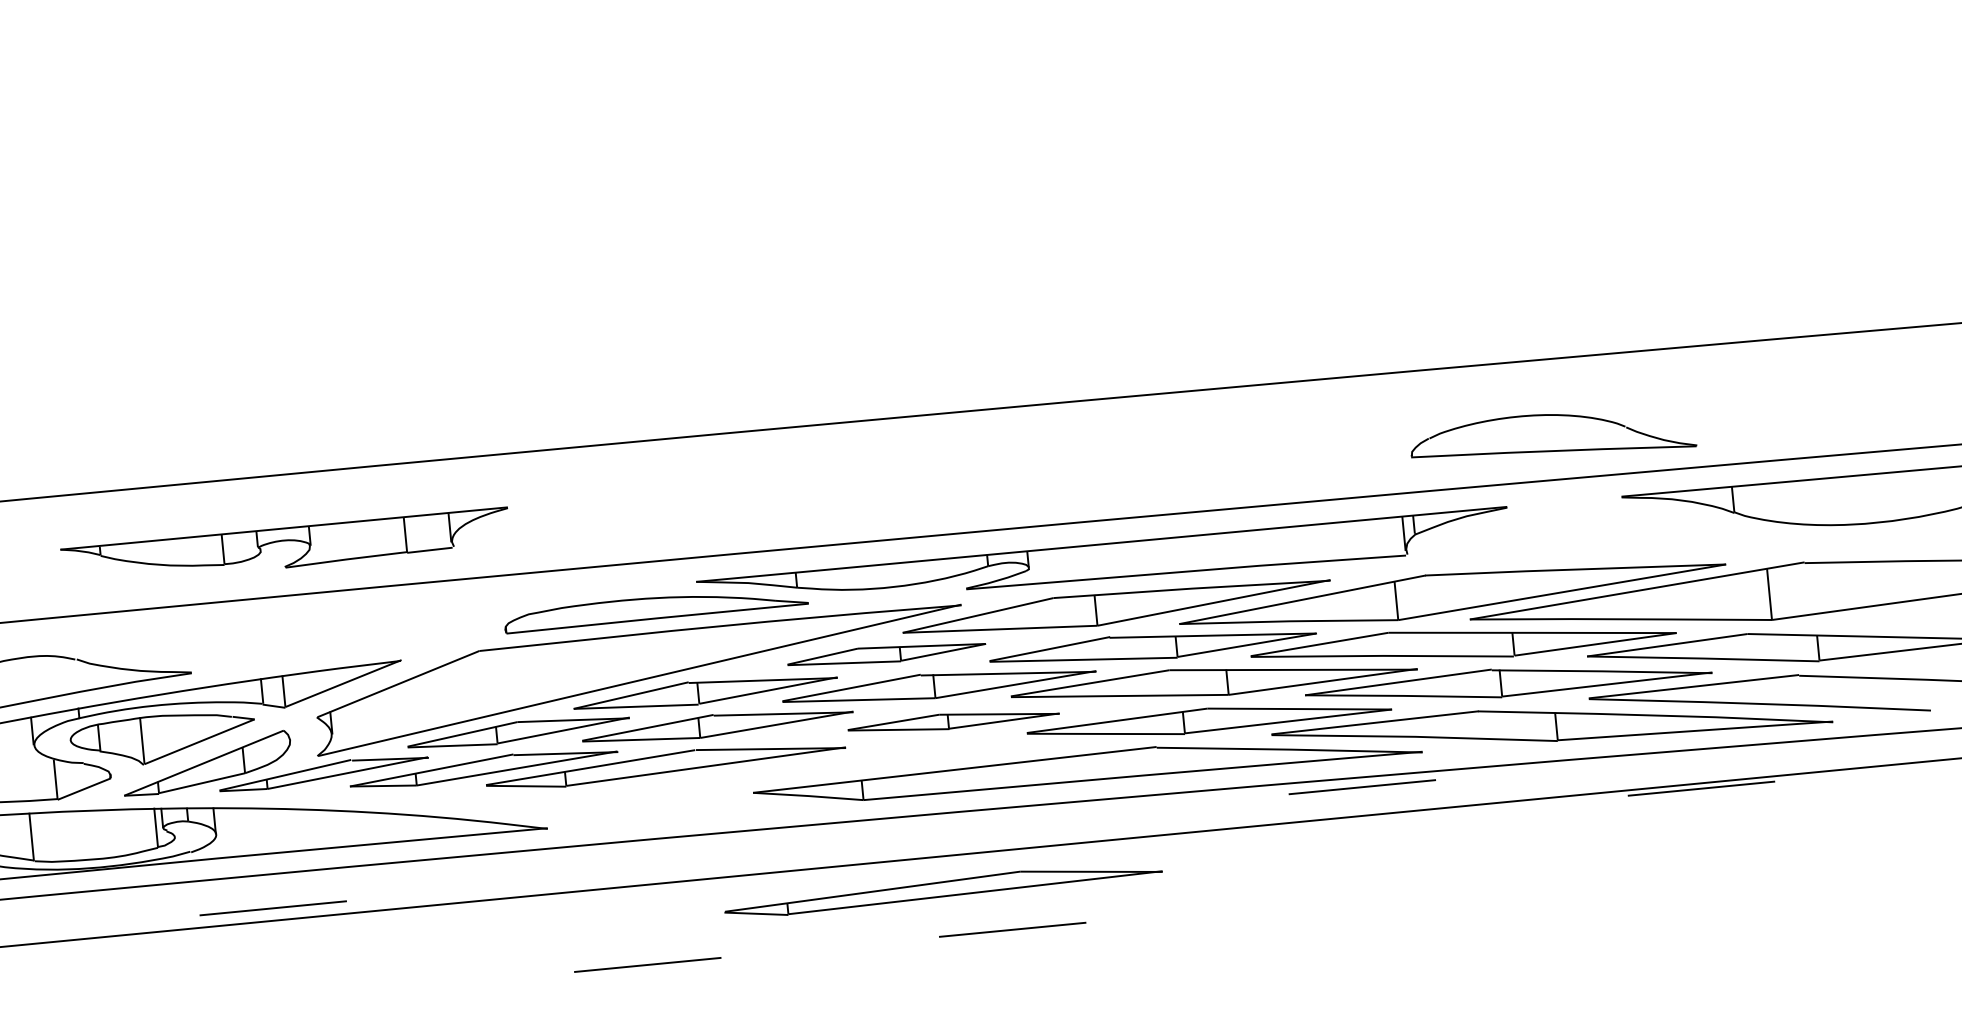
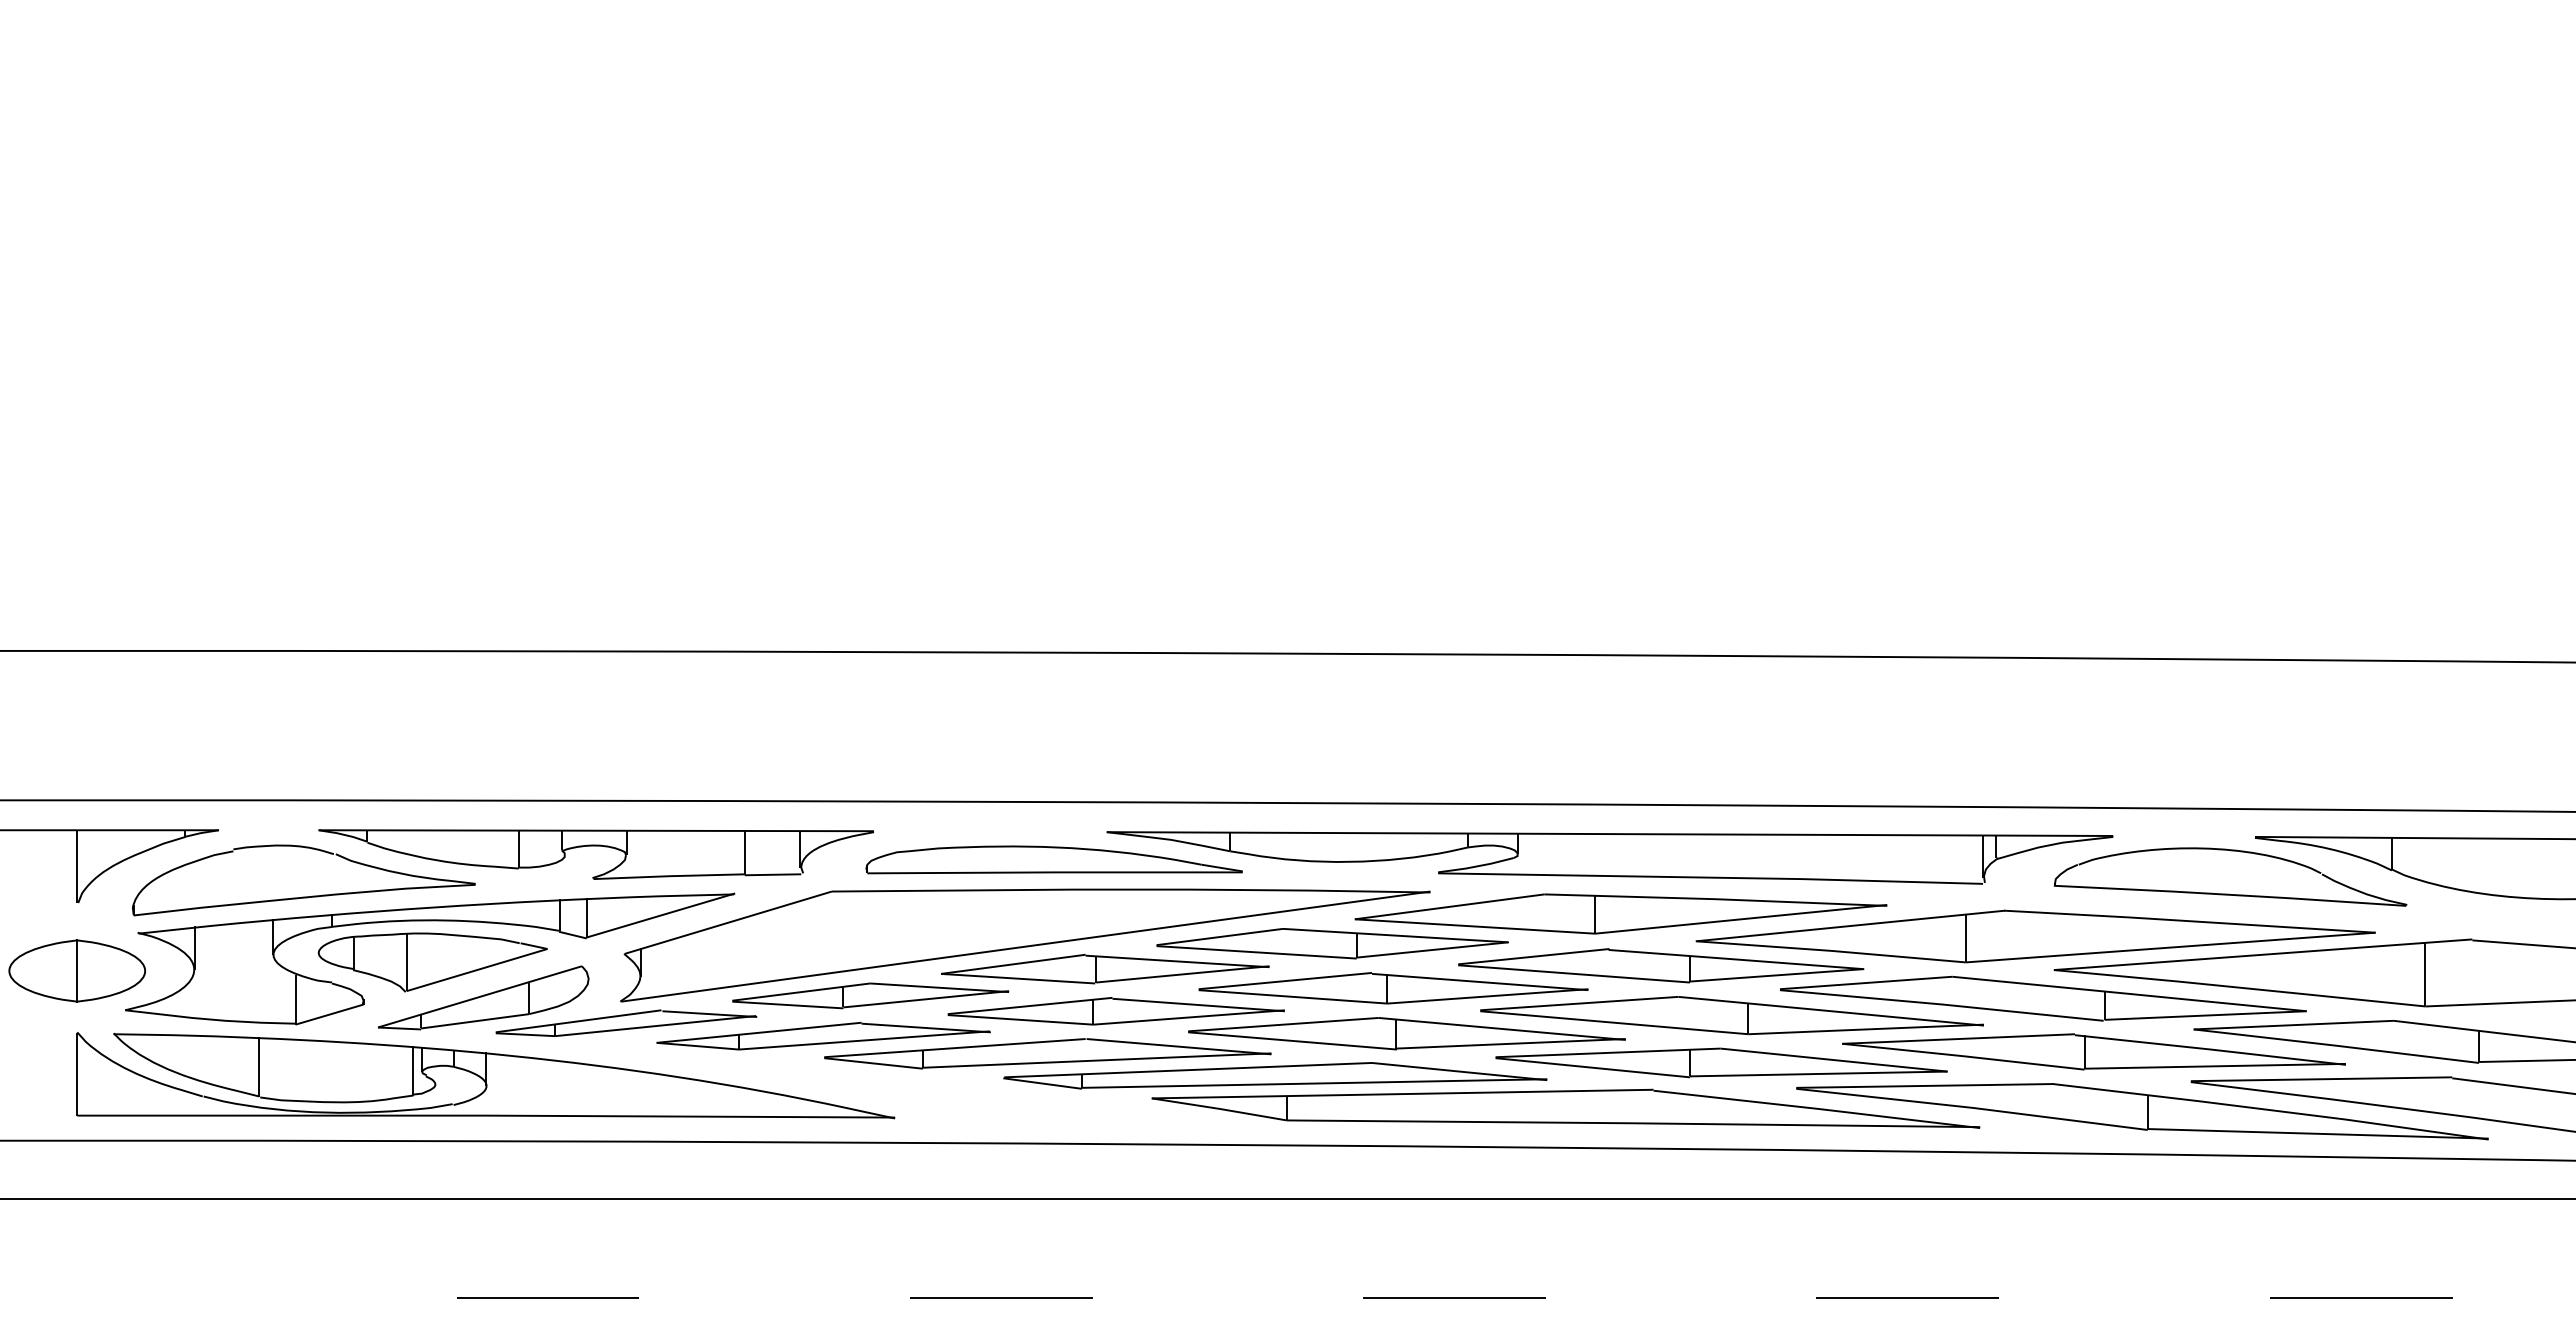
part: (1552, 436) -> (2230, 876), moved
part: (285, 541) -> (596, 846), moved
part: (886, 654) -> (1332, 943), size x1.43
part: (953, 720) -> (1406, 1033), size x1.67
line: (1362, 787) -> (1907, 1297), moved
line: (1701, 788) -> (2361, 1297), moved
part: (943, 889) -> (1275, 1075), moved
line: (272, 908) -> (547, 1297), moved

